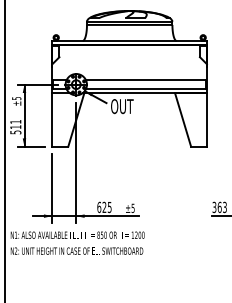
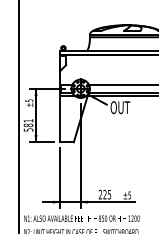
text: (15, 127) -> (28, 125), 511 -> 581
text: (99, 207) -> (100, 194), 625 -> 225

